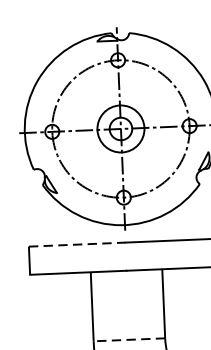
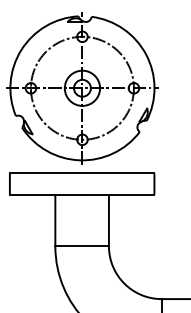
line: (77, 244) -> (46, 173), dashed -> solid
line: (129, 340) -> (82, 246), dashed -> solid

